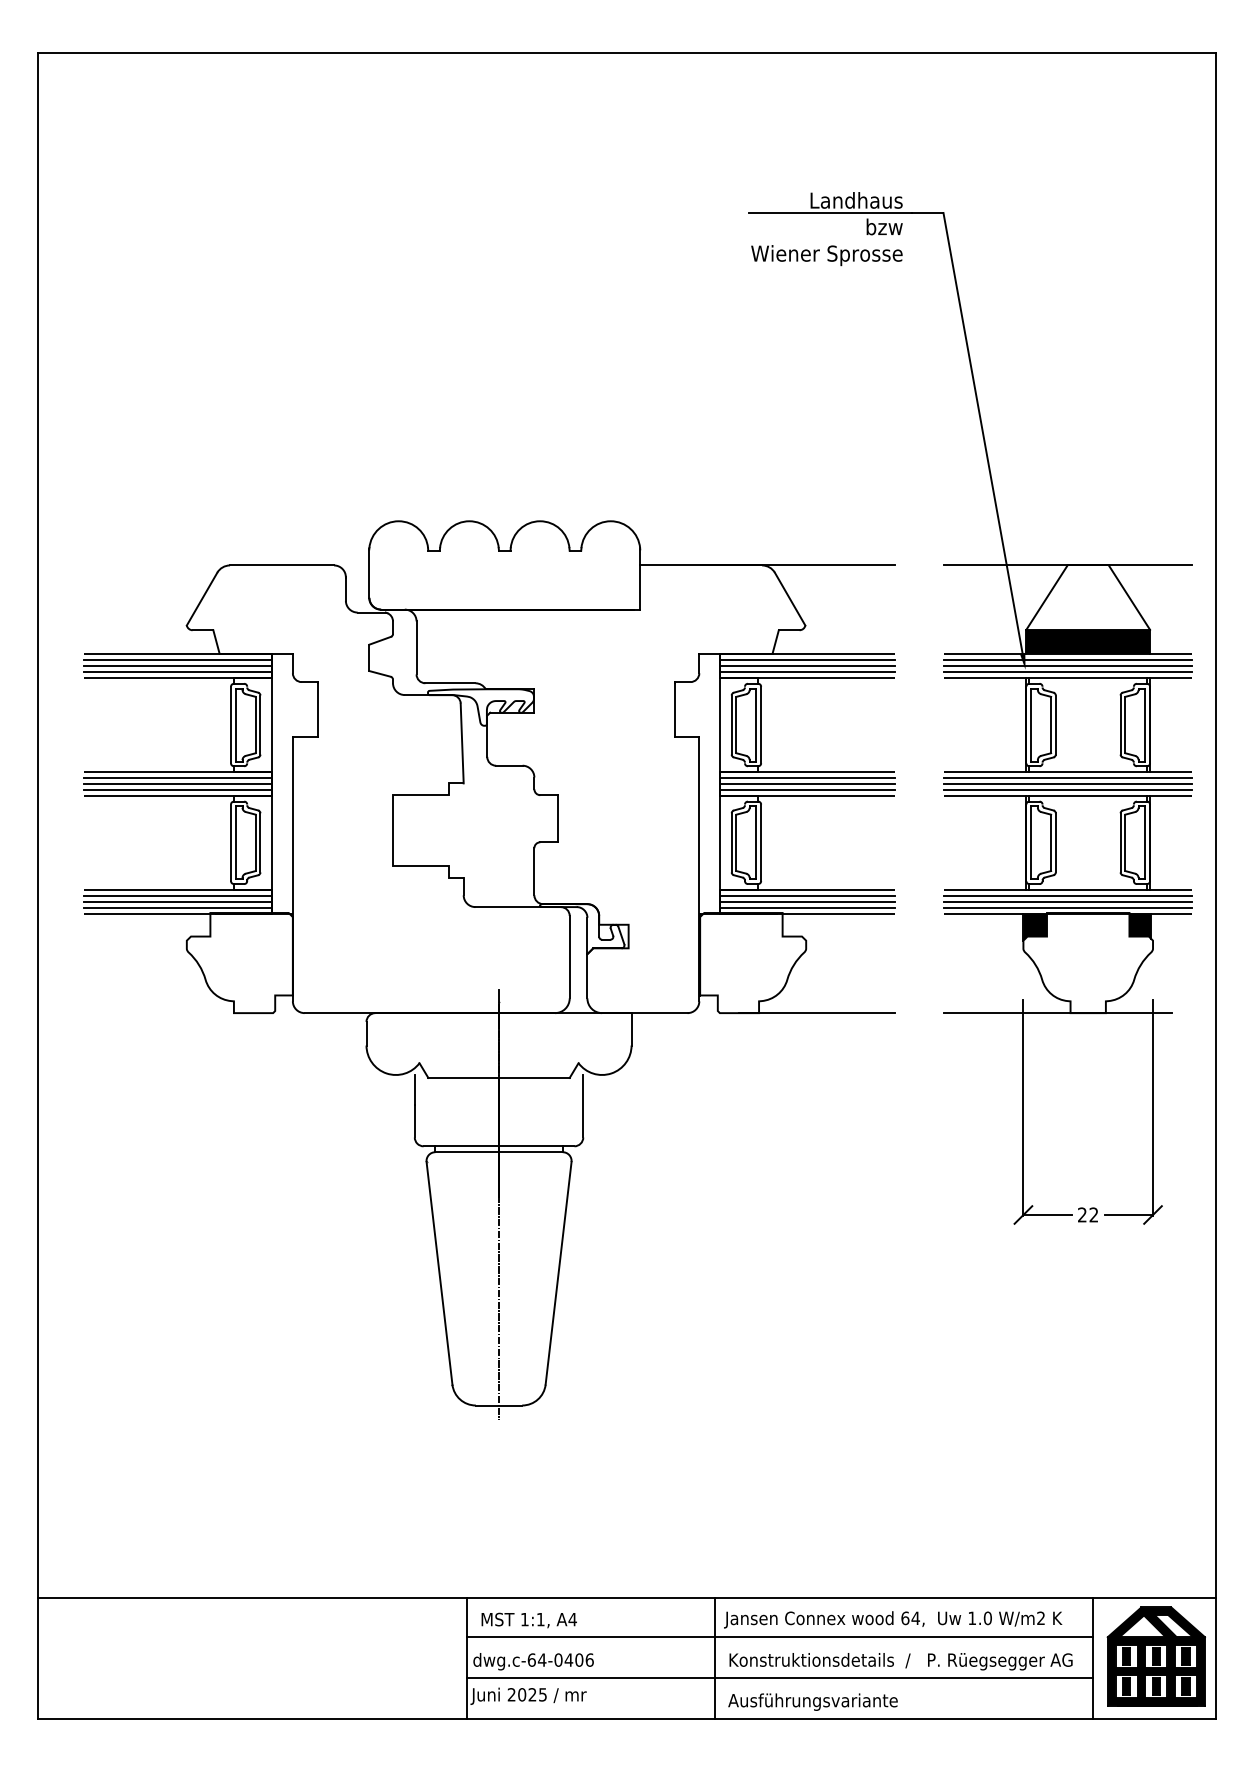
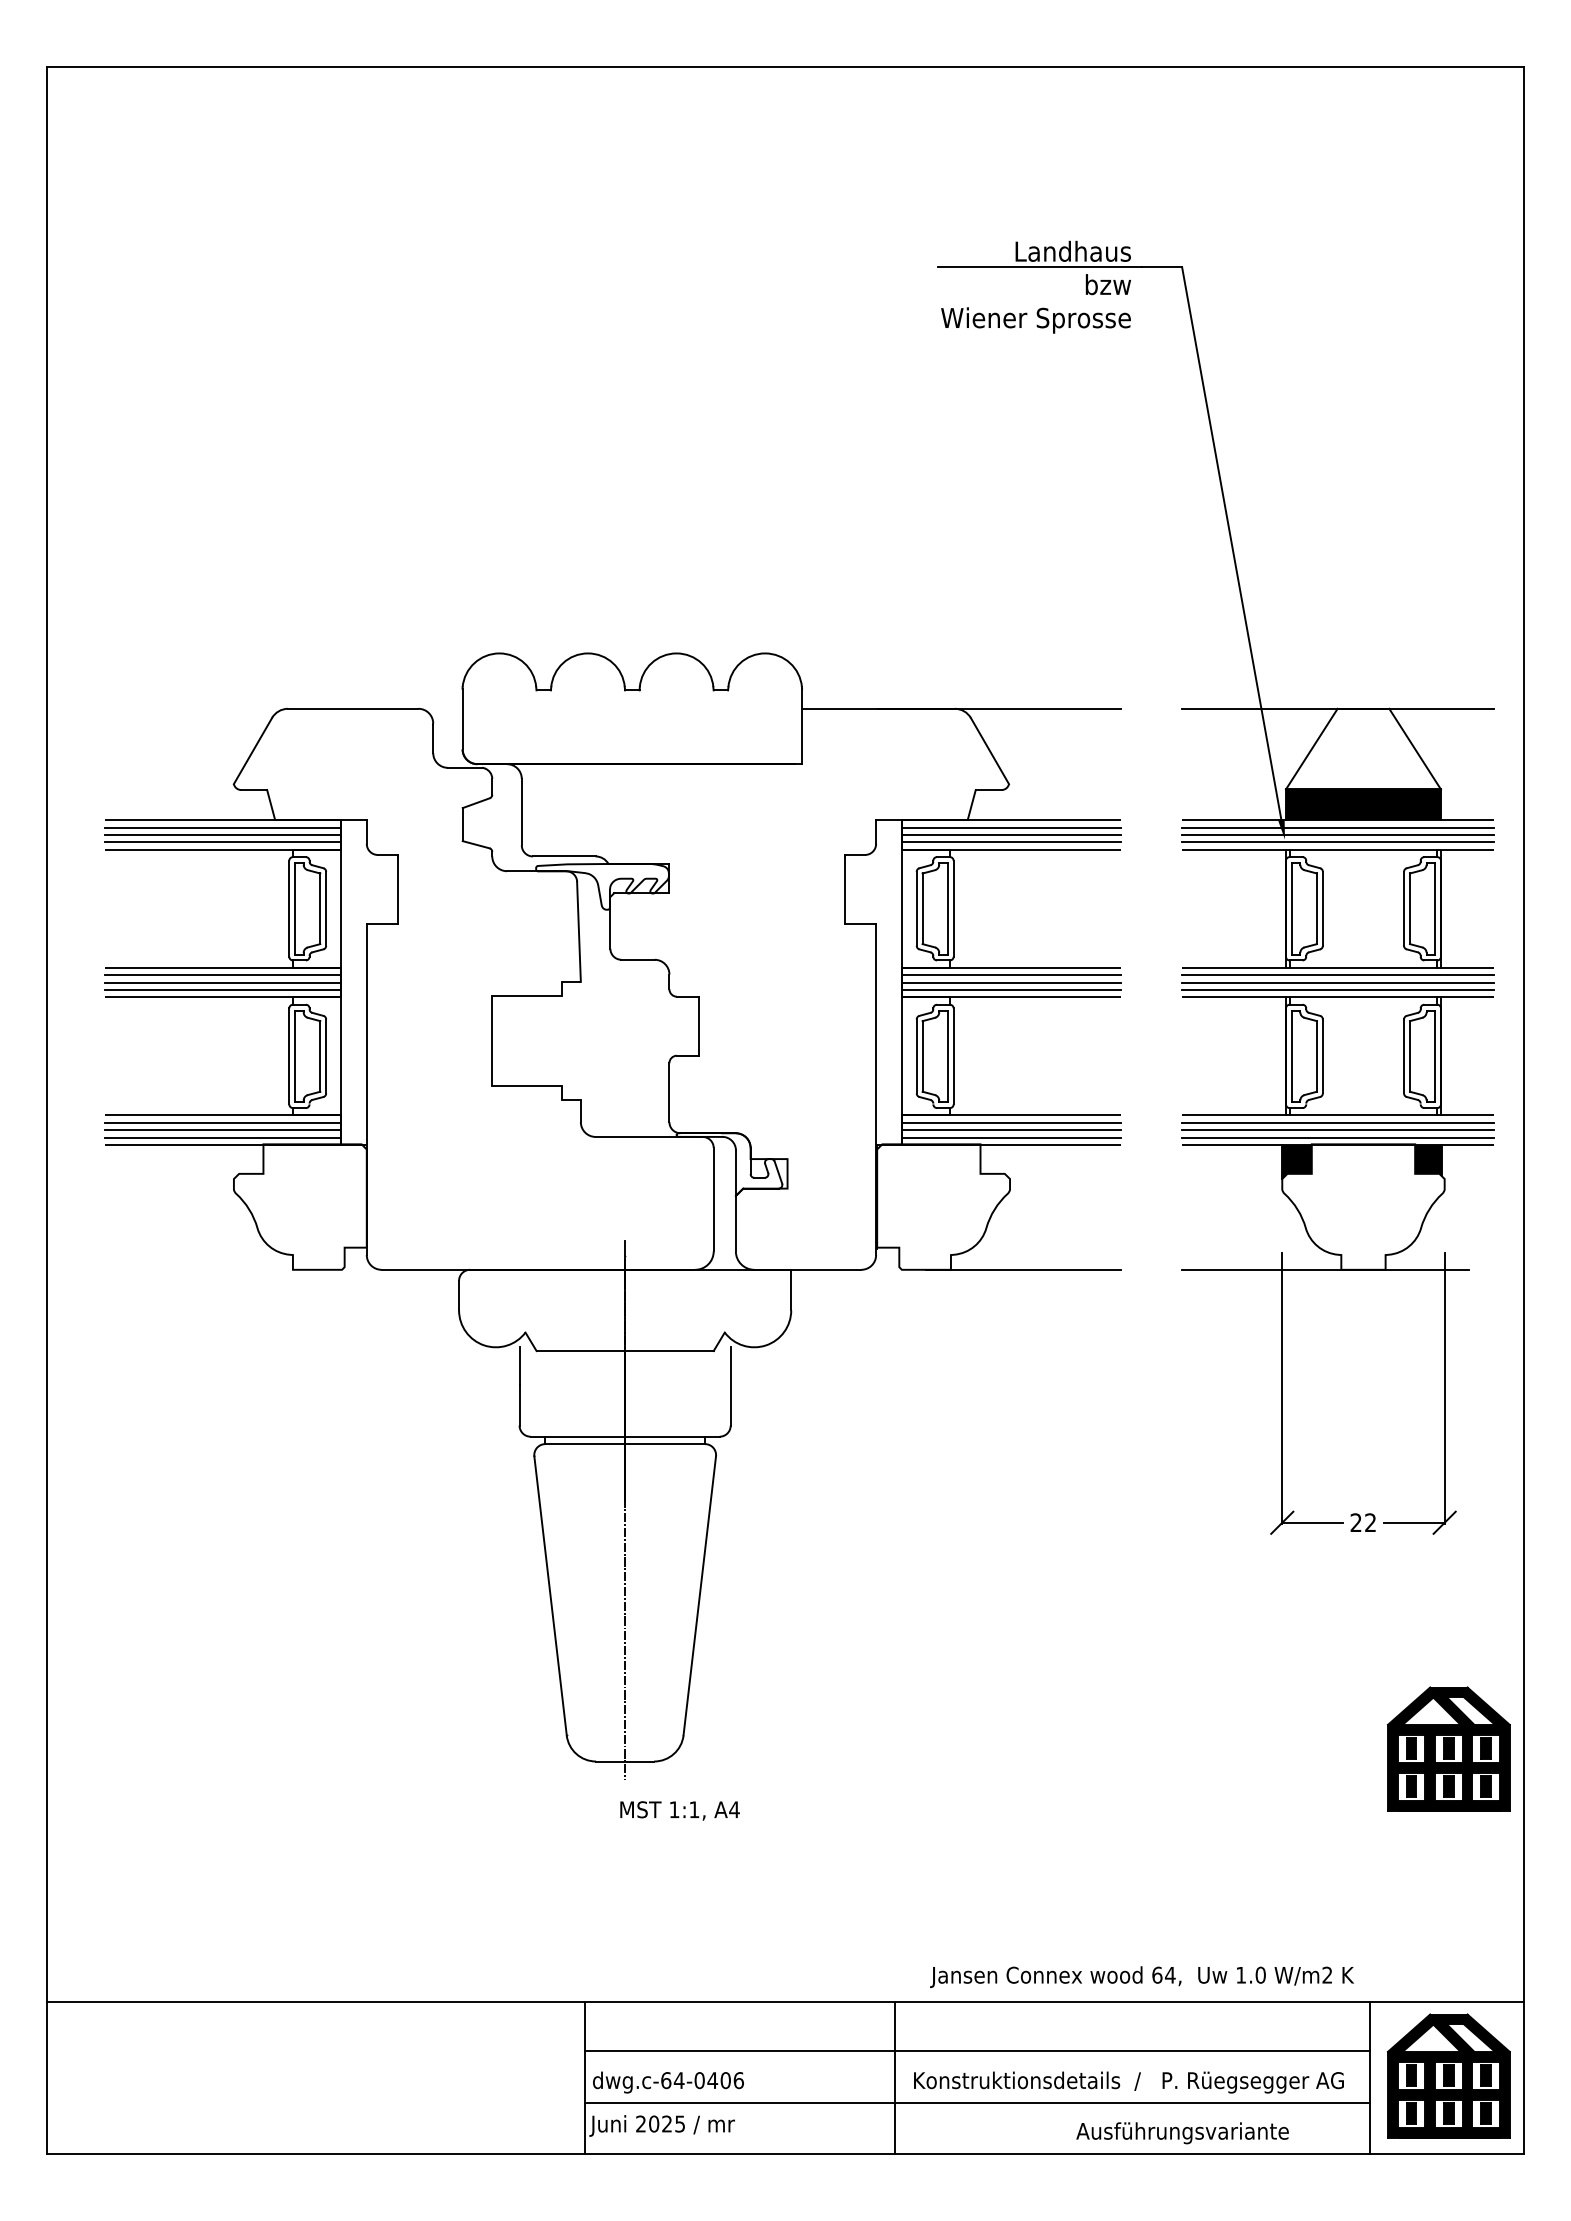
part: (1156, 1395) -> (1448, 1748), added
text: (892, 1619) -> (1141, 1976), moved
text: (528, 1620) -> (679, 1810), moved
text: (812, 1702) -> (1182, 2133), moved

